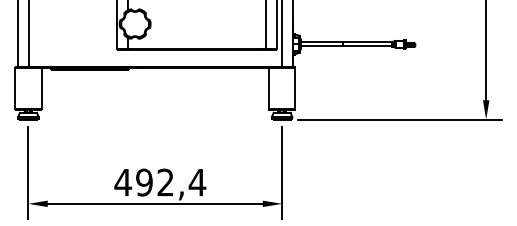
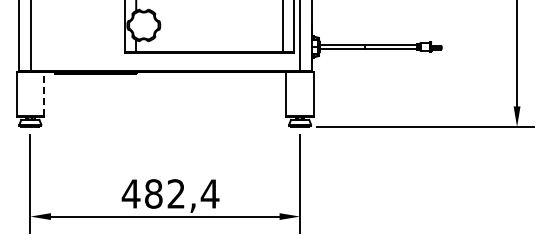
line: (41, 89) -> (44, 94), solid -> dashed
text: (144, 182) -> (153, 193), 492,4 -> 482,4

